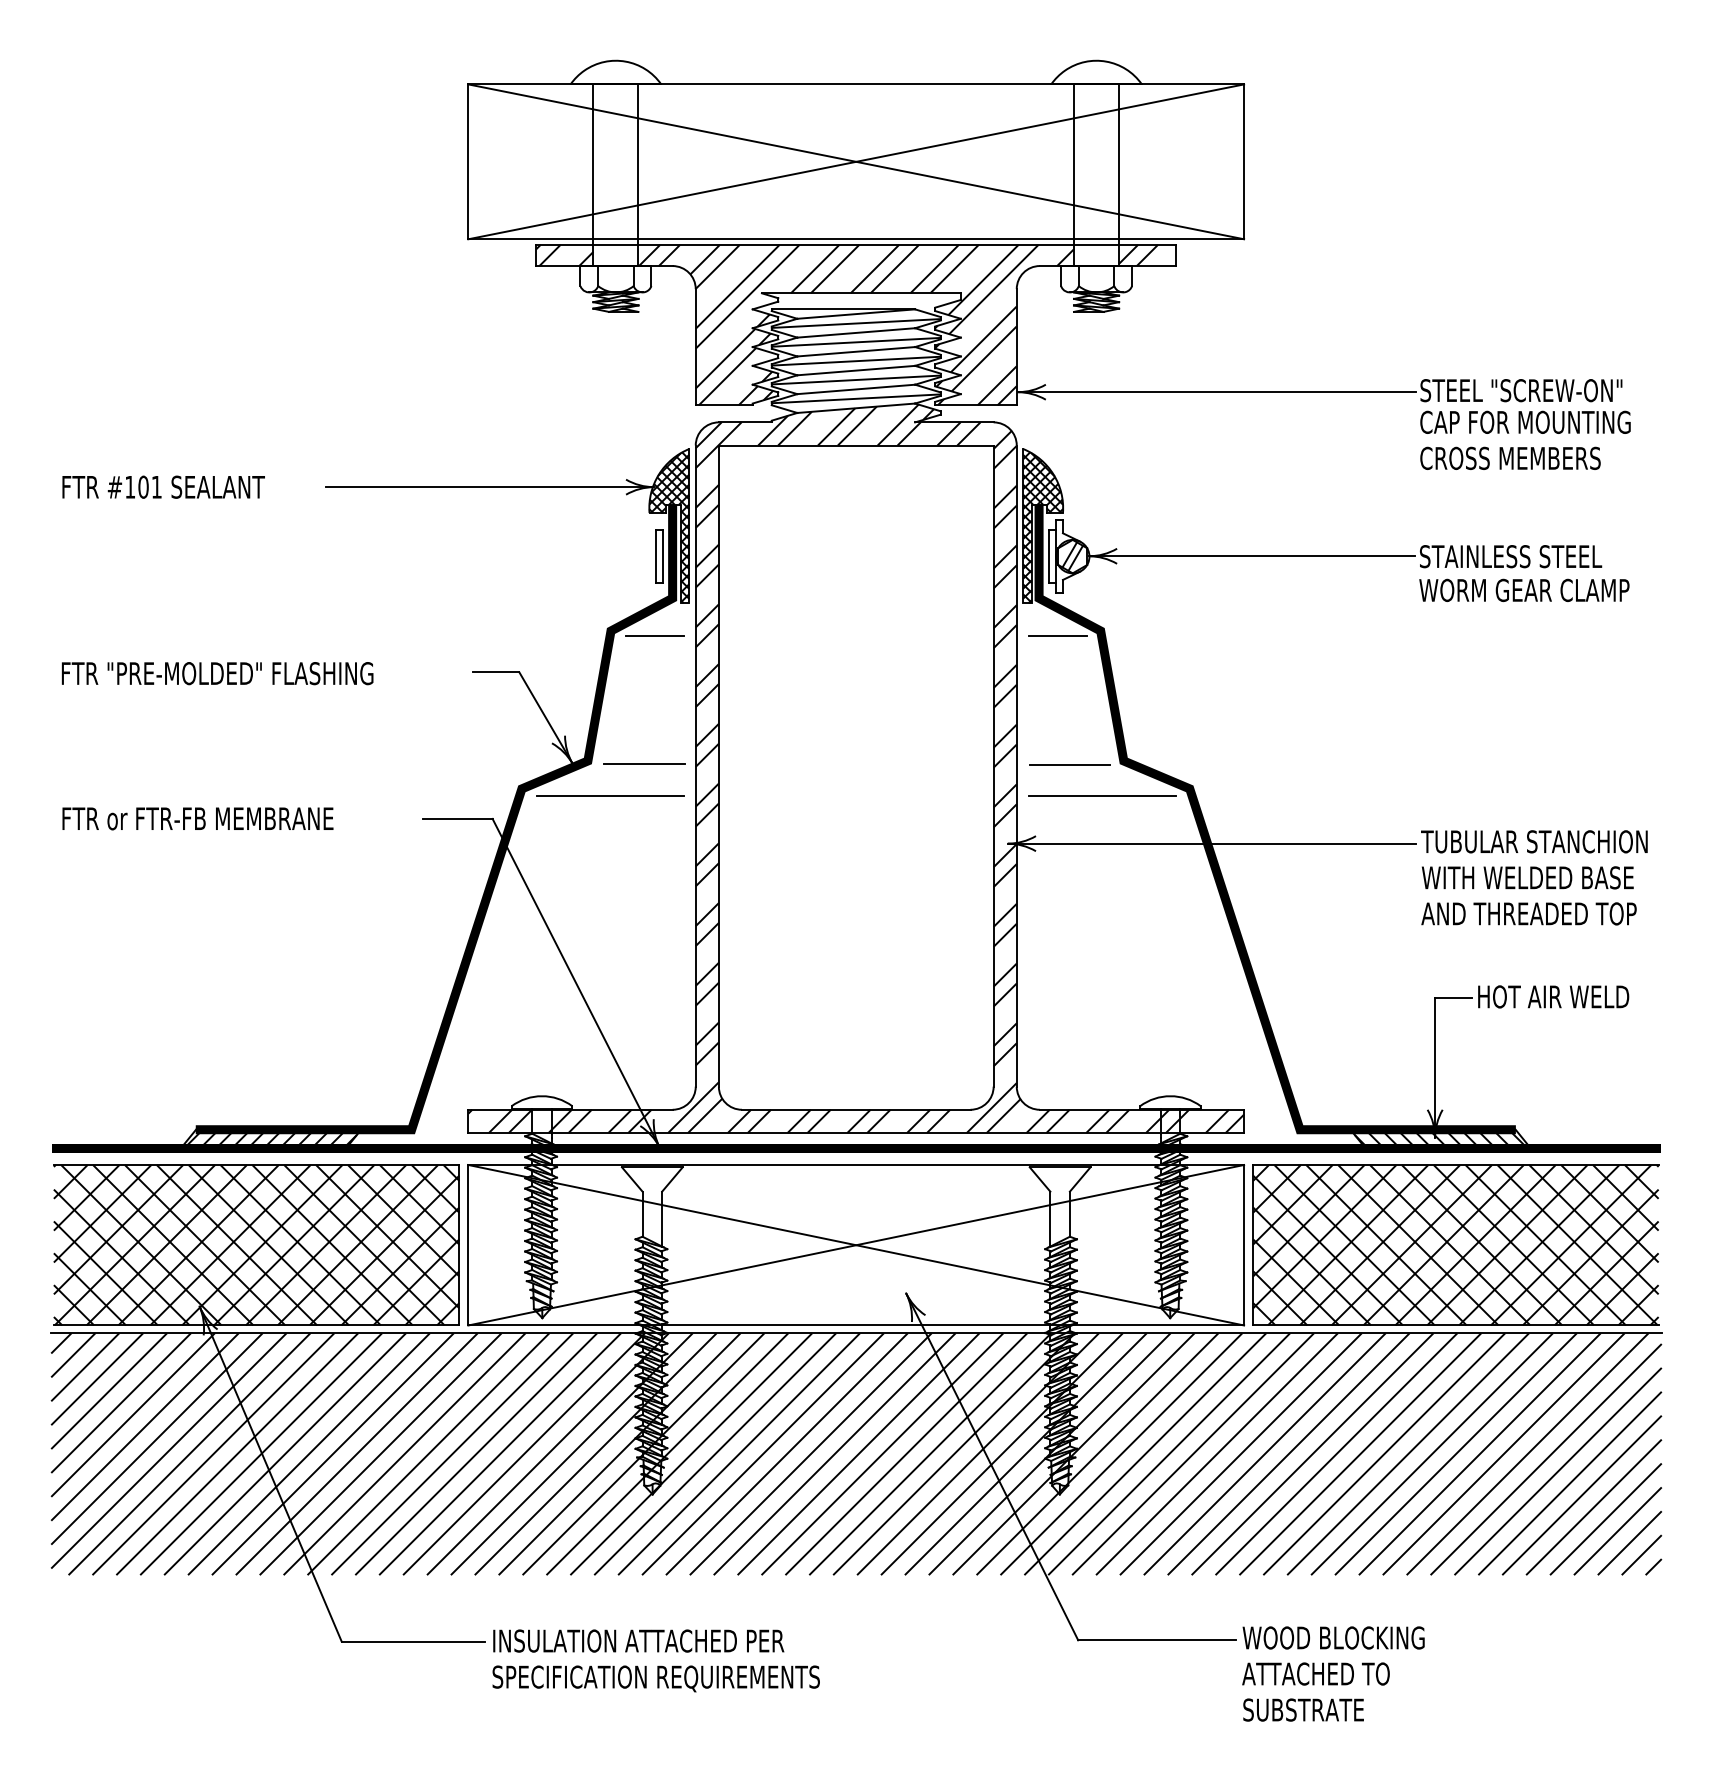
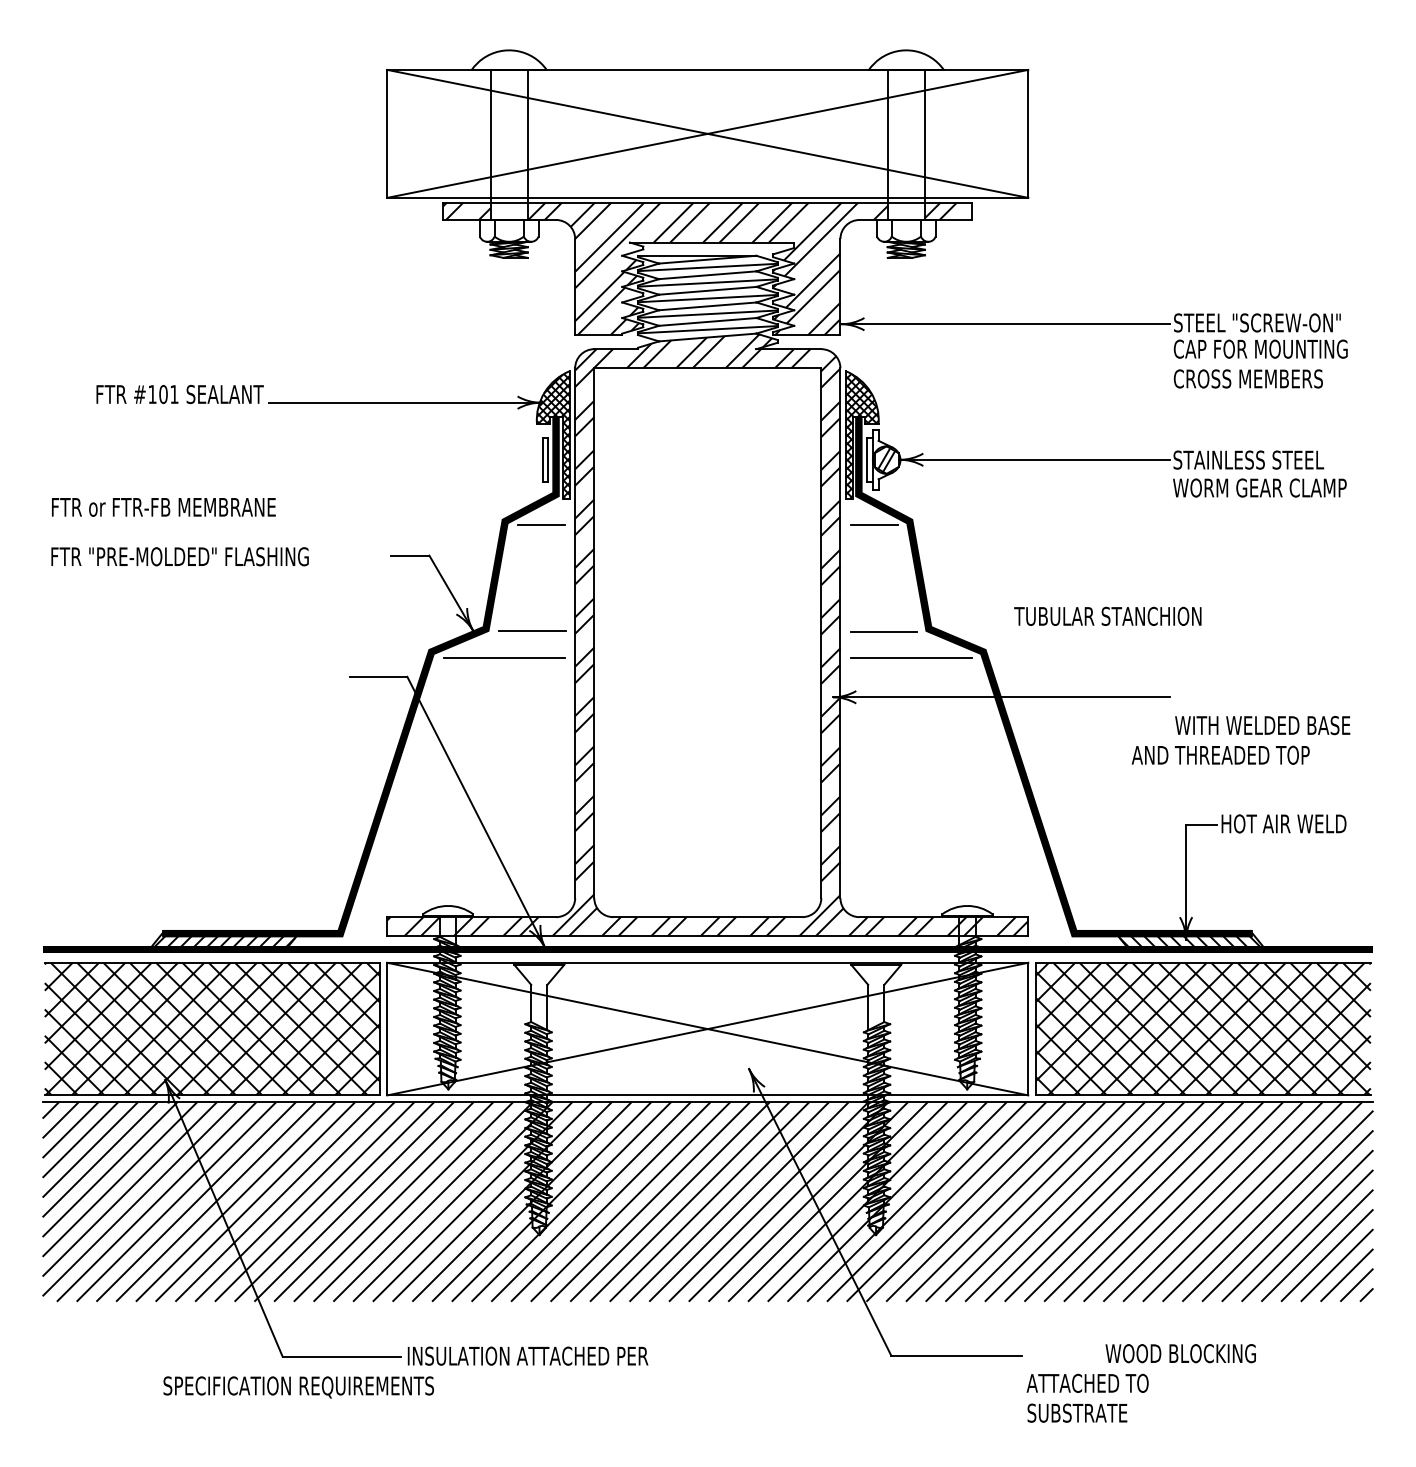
text: (163, 486) -> (179, 393), moved
text: (197, 818) -> (163, 507), moved
text: (1534, 841) -> (1107, 616), moved
text: (1528, 913) -> (1220, 754), moved
text: (1333, 1637) -> (1180, 1353), moved
text: (655, 1678) -> (298, 1387), moved

